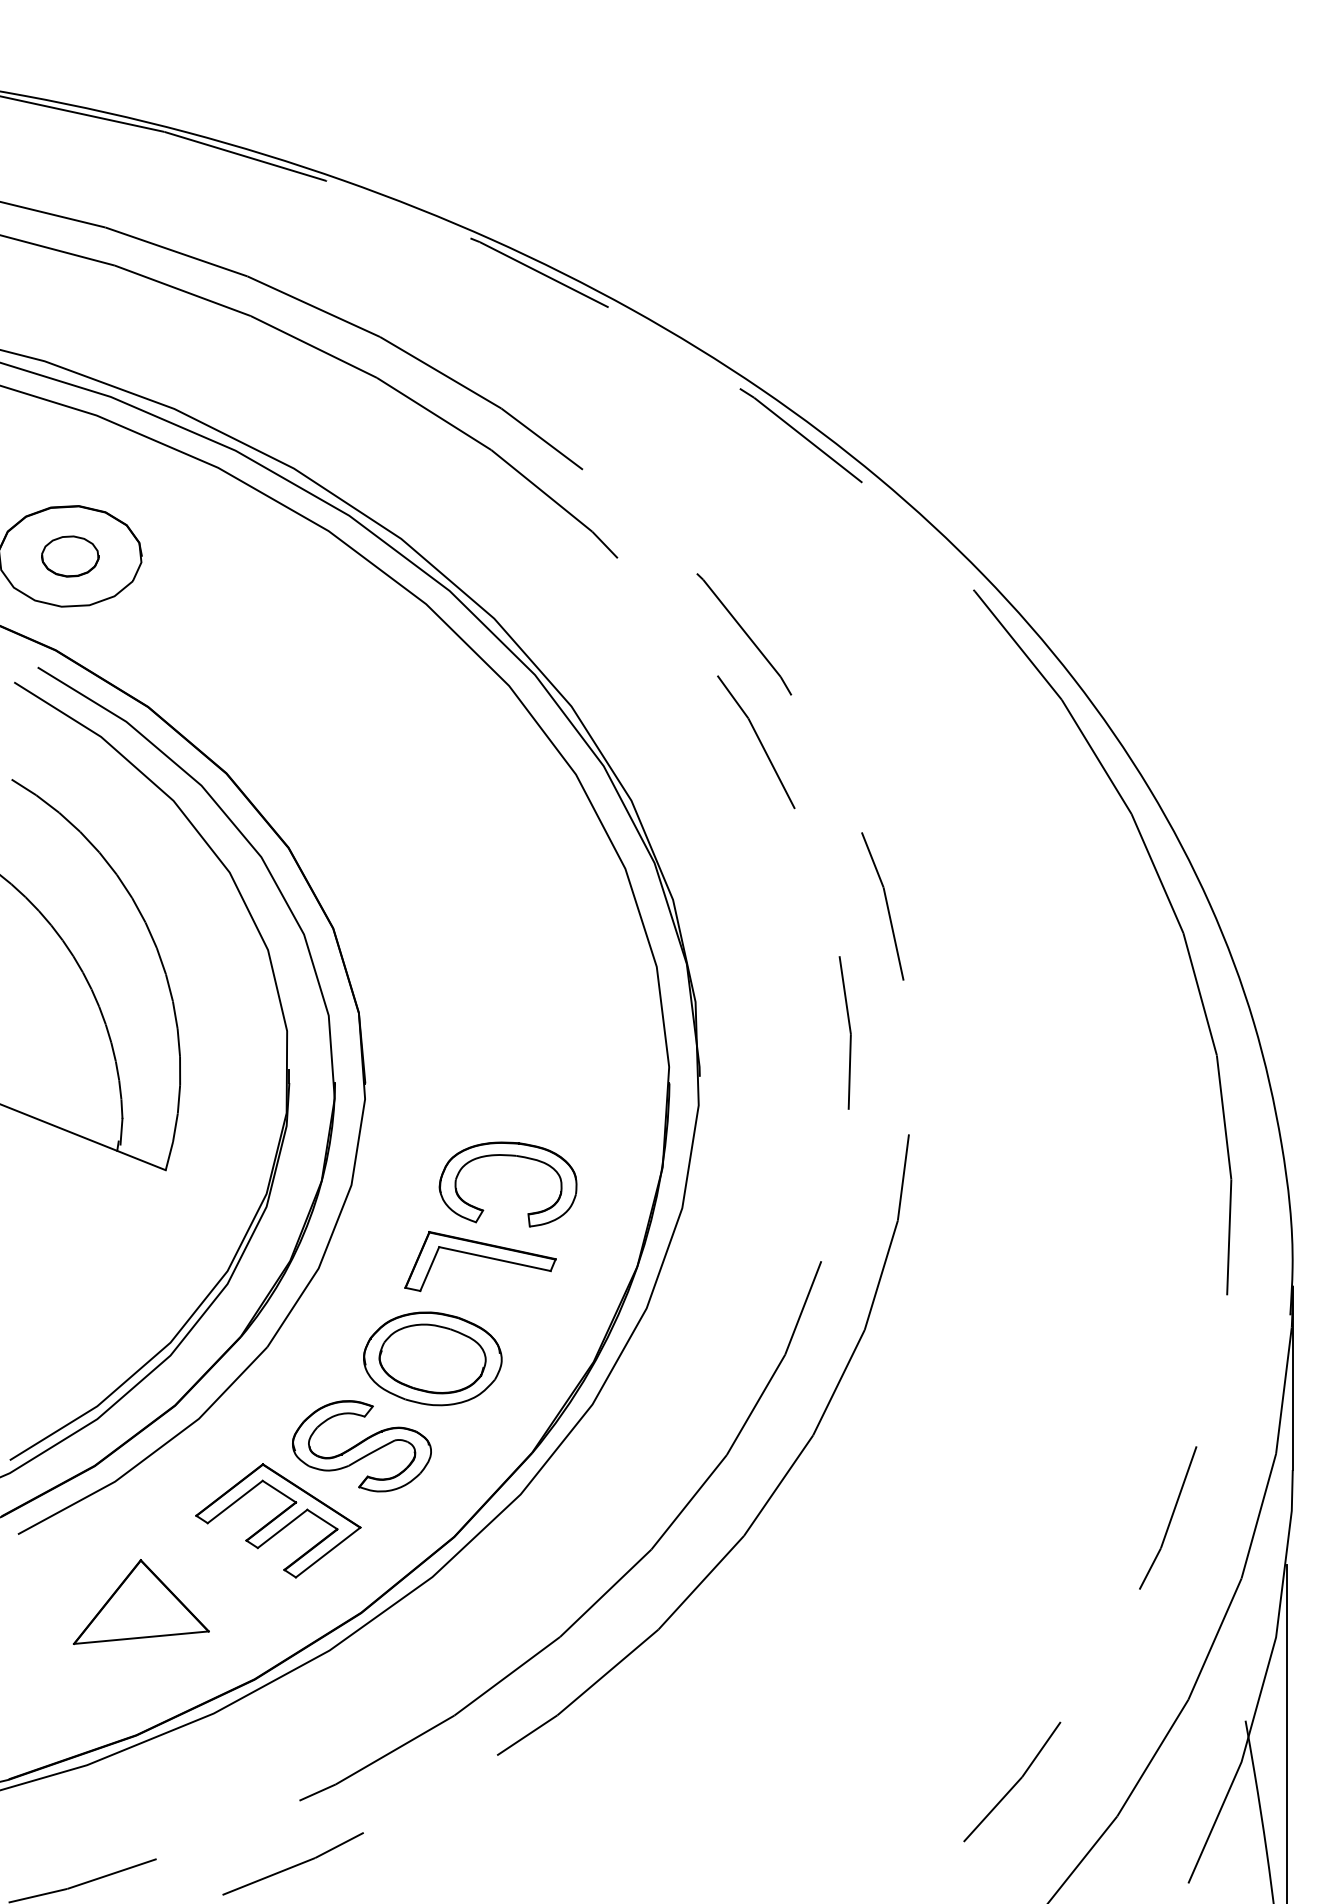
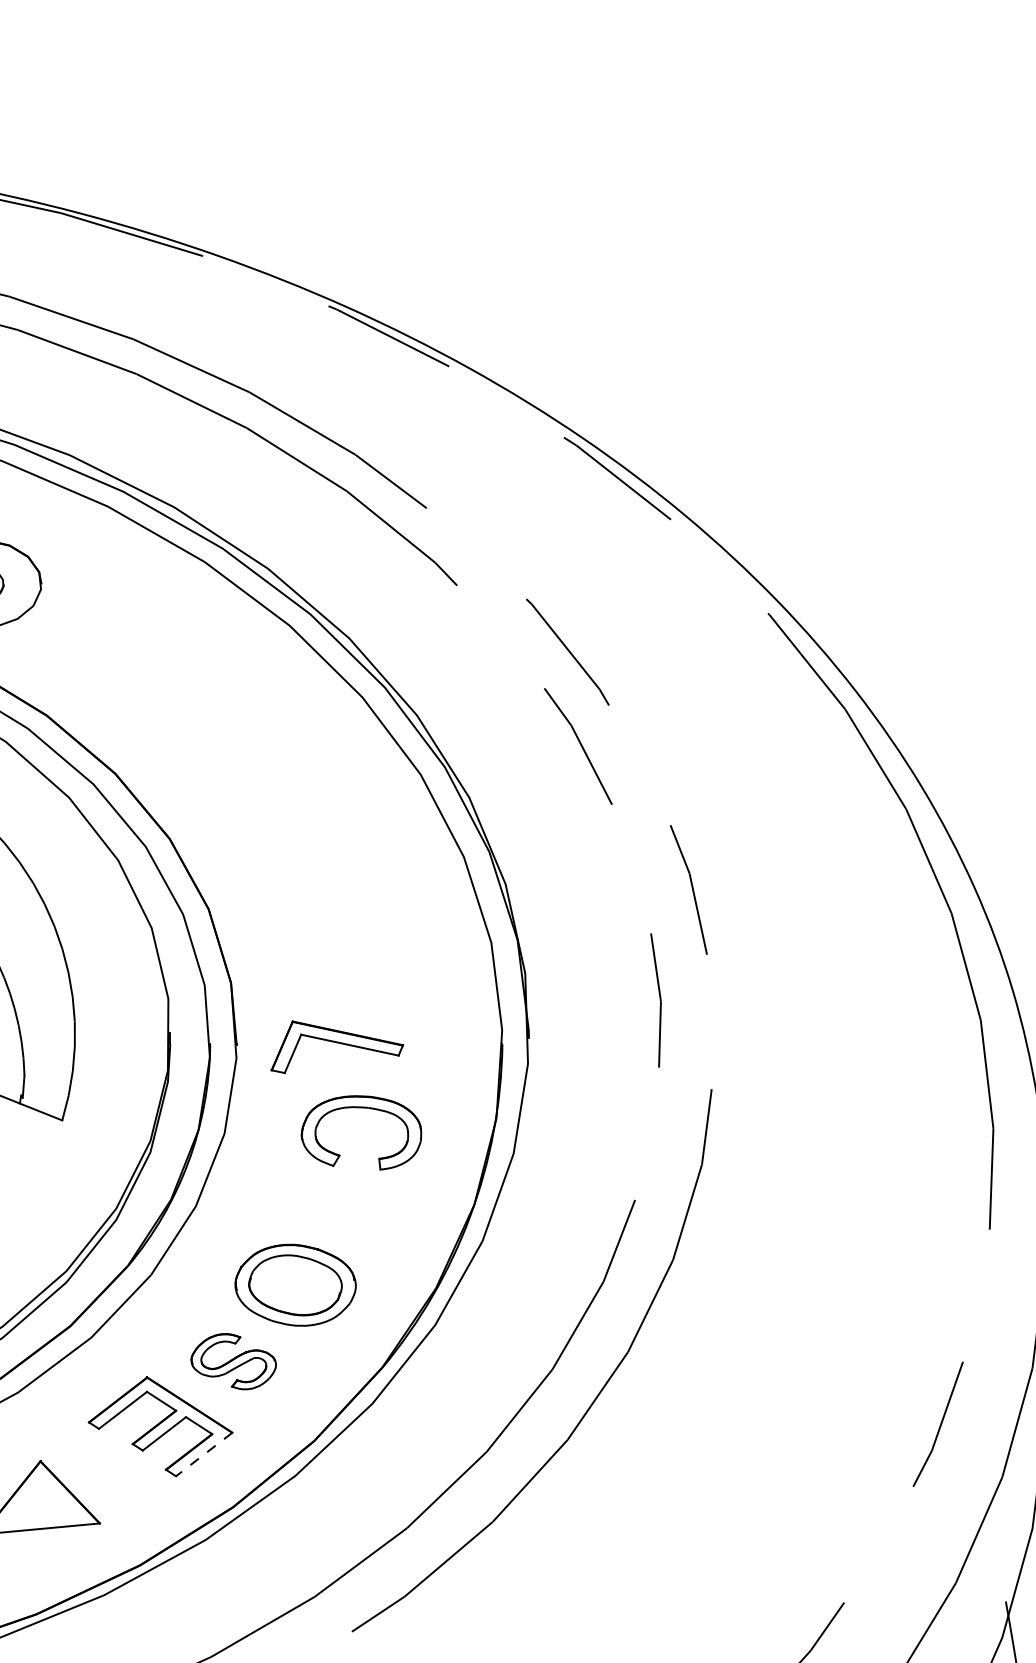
part: (480, 1261) -> (337, 1047), moved
part: (361, 1446) -> (233, 1361), size x0.7
line: (328, 1552) -> (204, 1454), solid -> dashed

